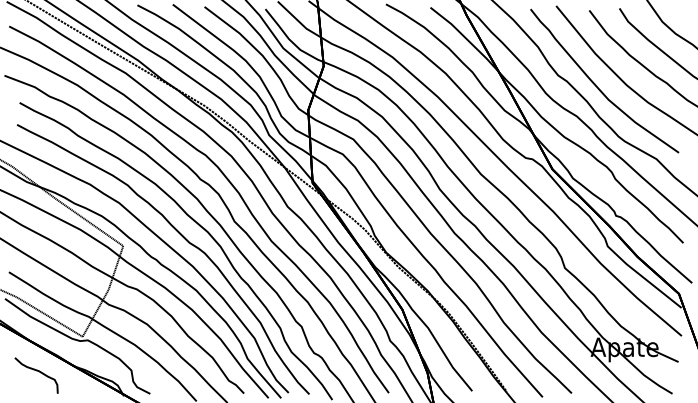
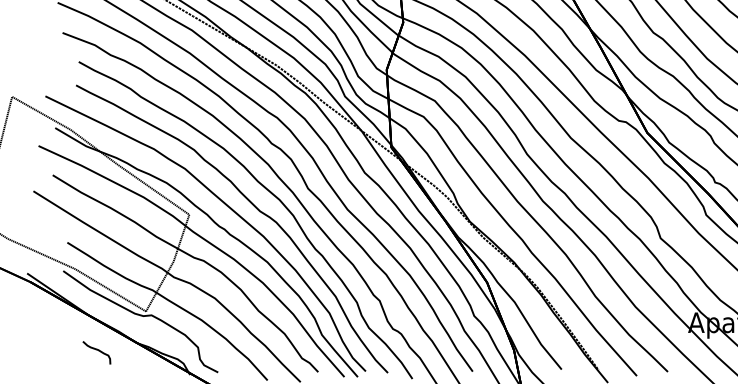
part: (36, 375) -> (96, 352), size x0.6

